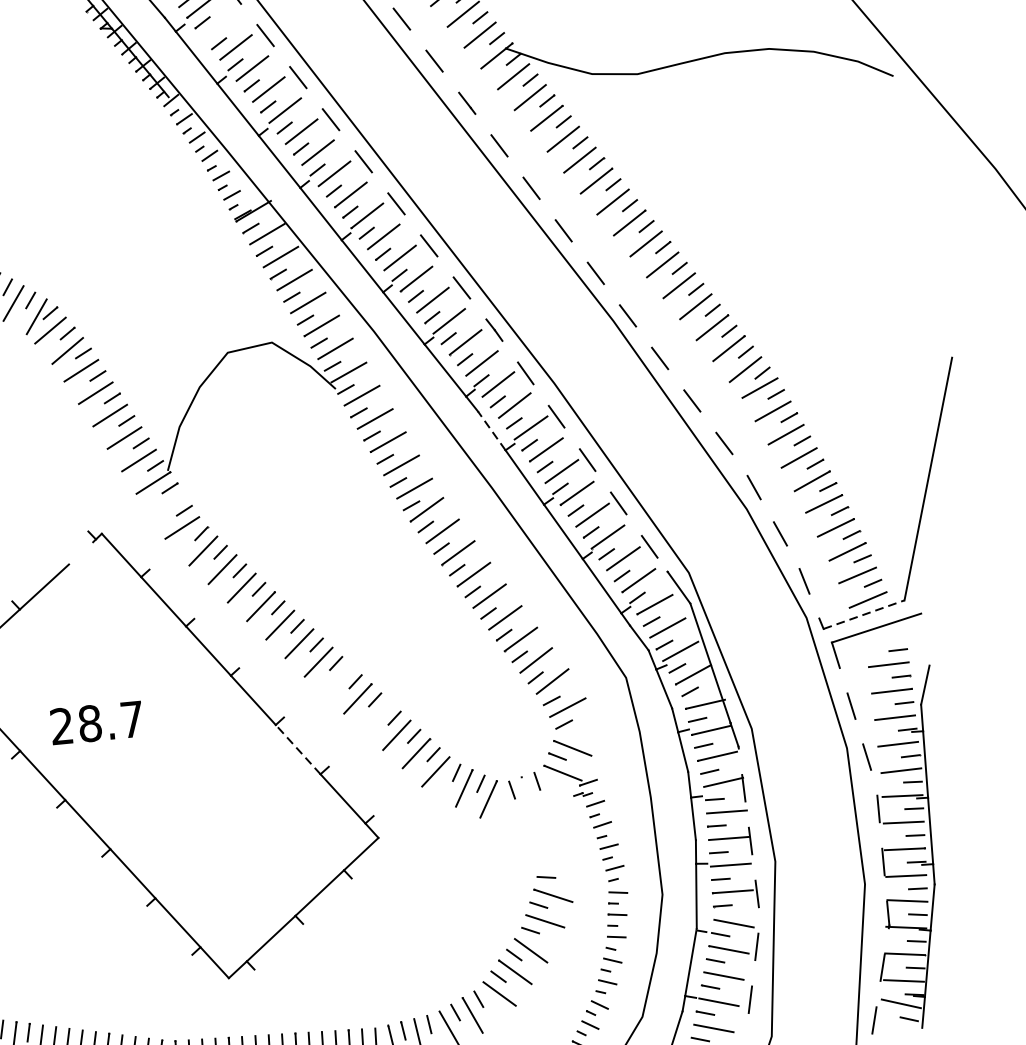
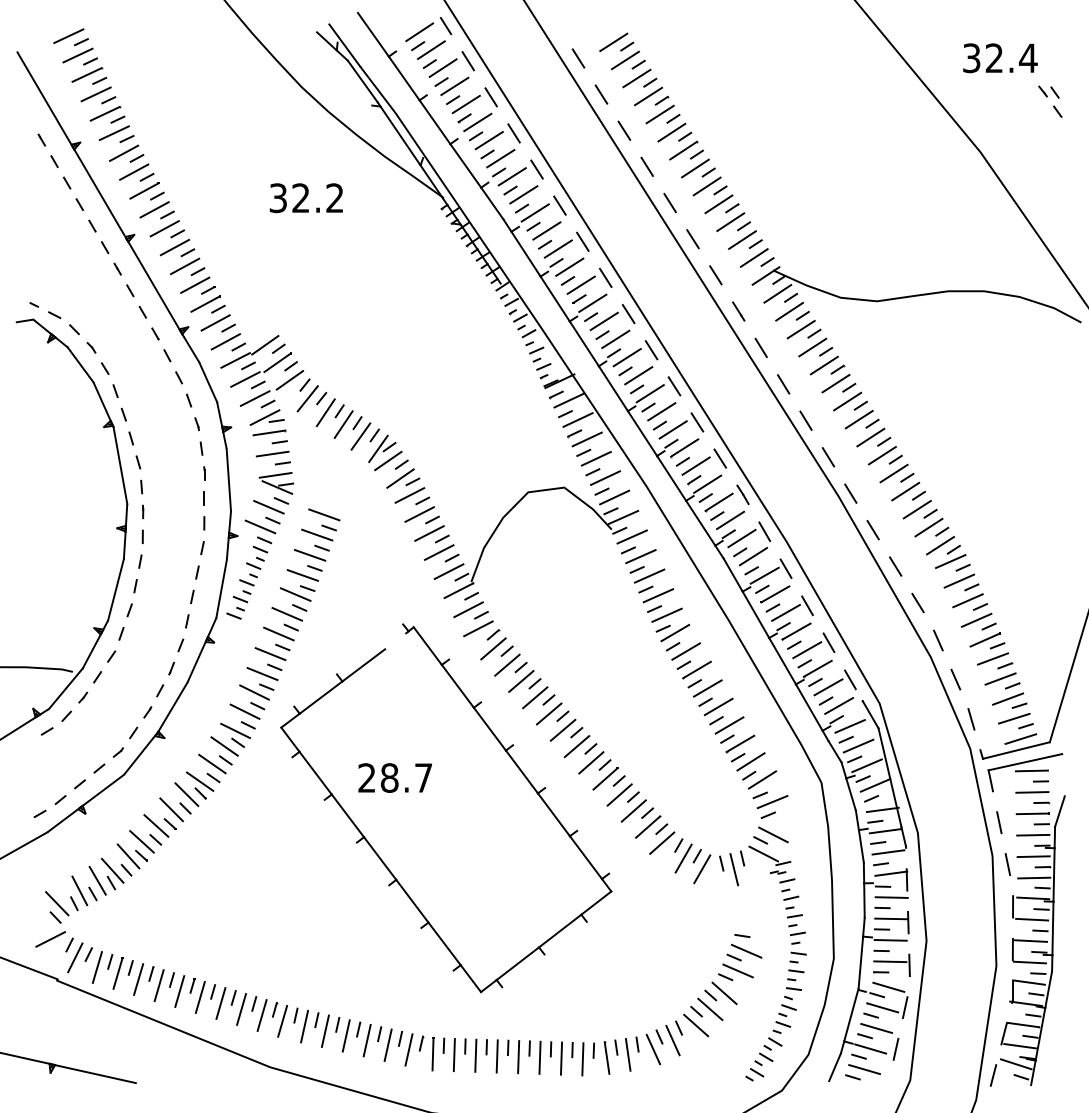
line: (219, 25) -> (546, 230), added
line: (490, 430) -> (732, 574), dashed -> solid
line: (167, 505) -> (468, 609), added
line: (864, 614) -> (1016, 750), dashed -> solid
line: (885, 637) -> (1031, 770), added
line: (338, 680) -> (591, 762), added
line: (377, 716) -> (619, 794), added
line: (297, 749) -> (553, 814), dashed -> solid
line: (528, 795) -> (734, 869), added

